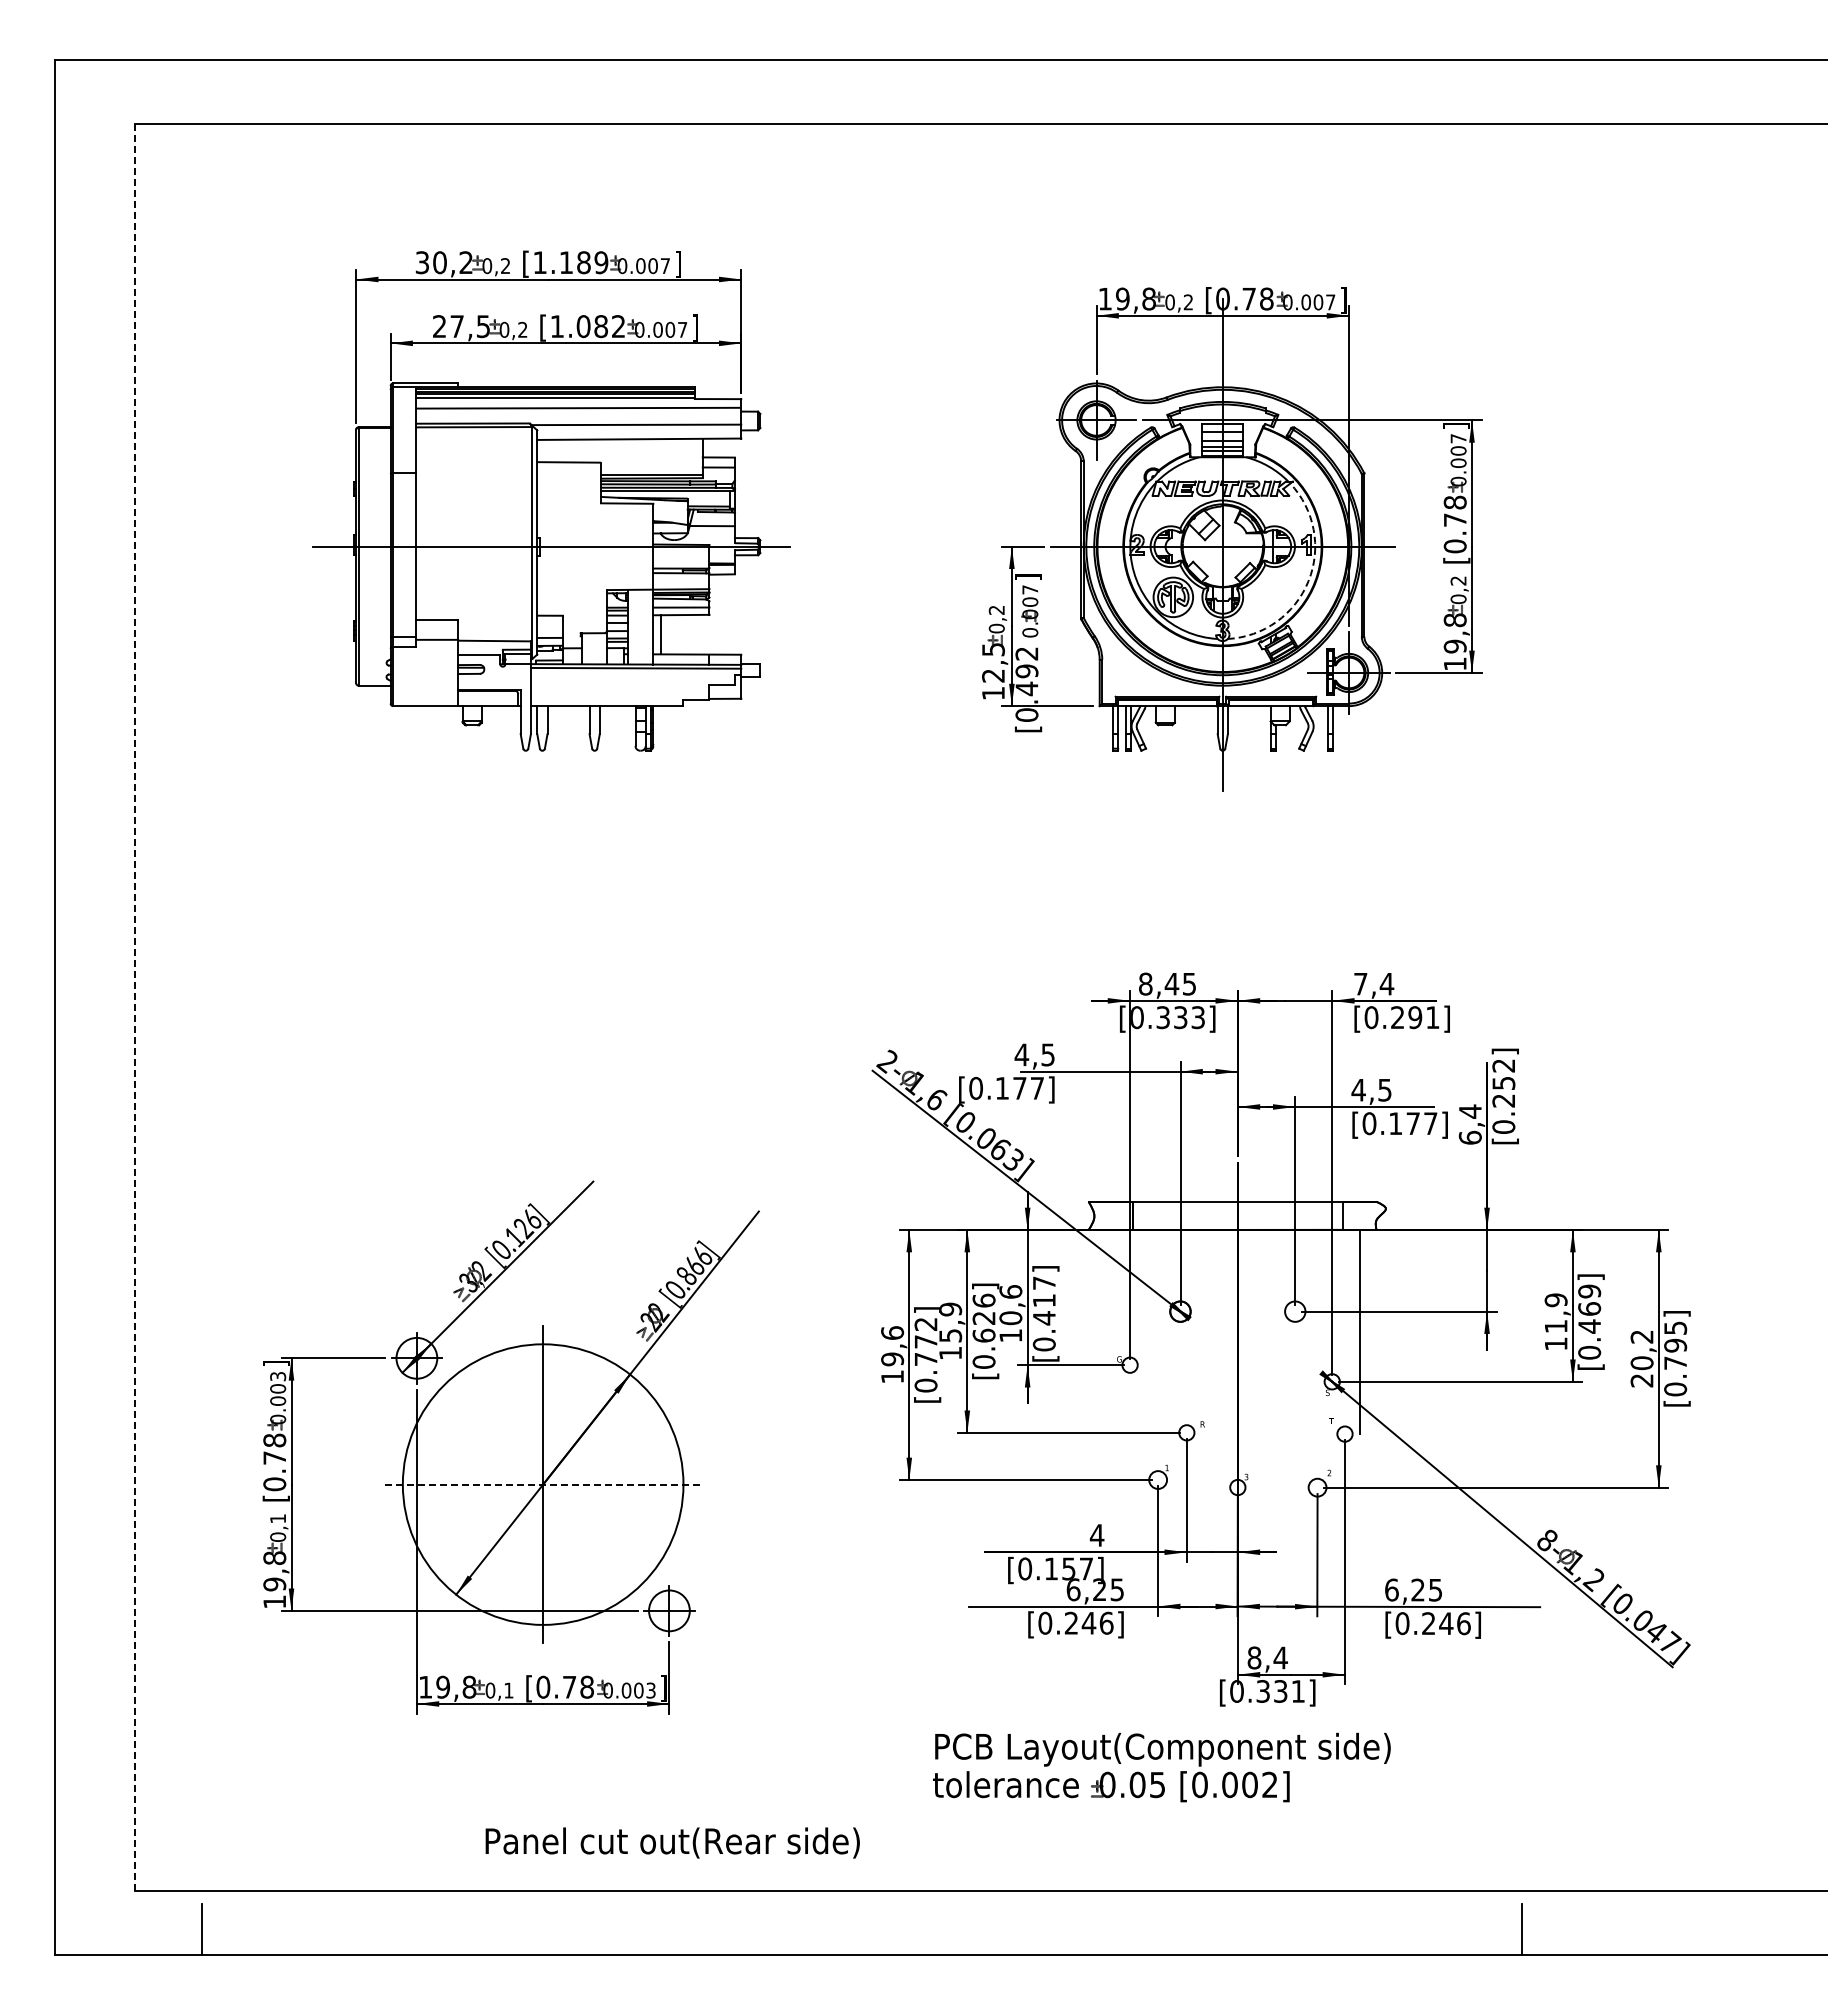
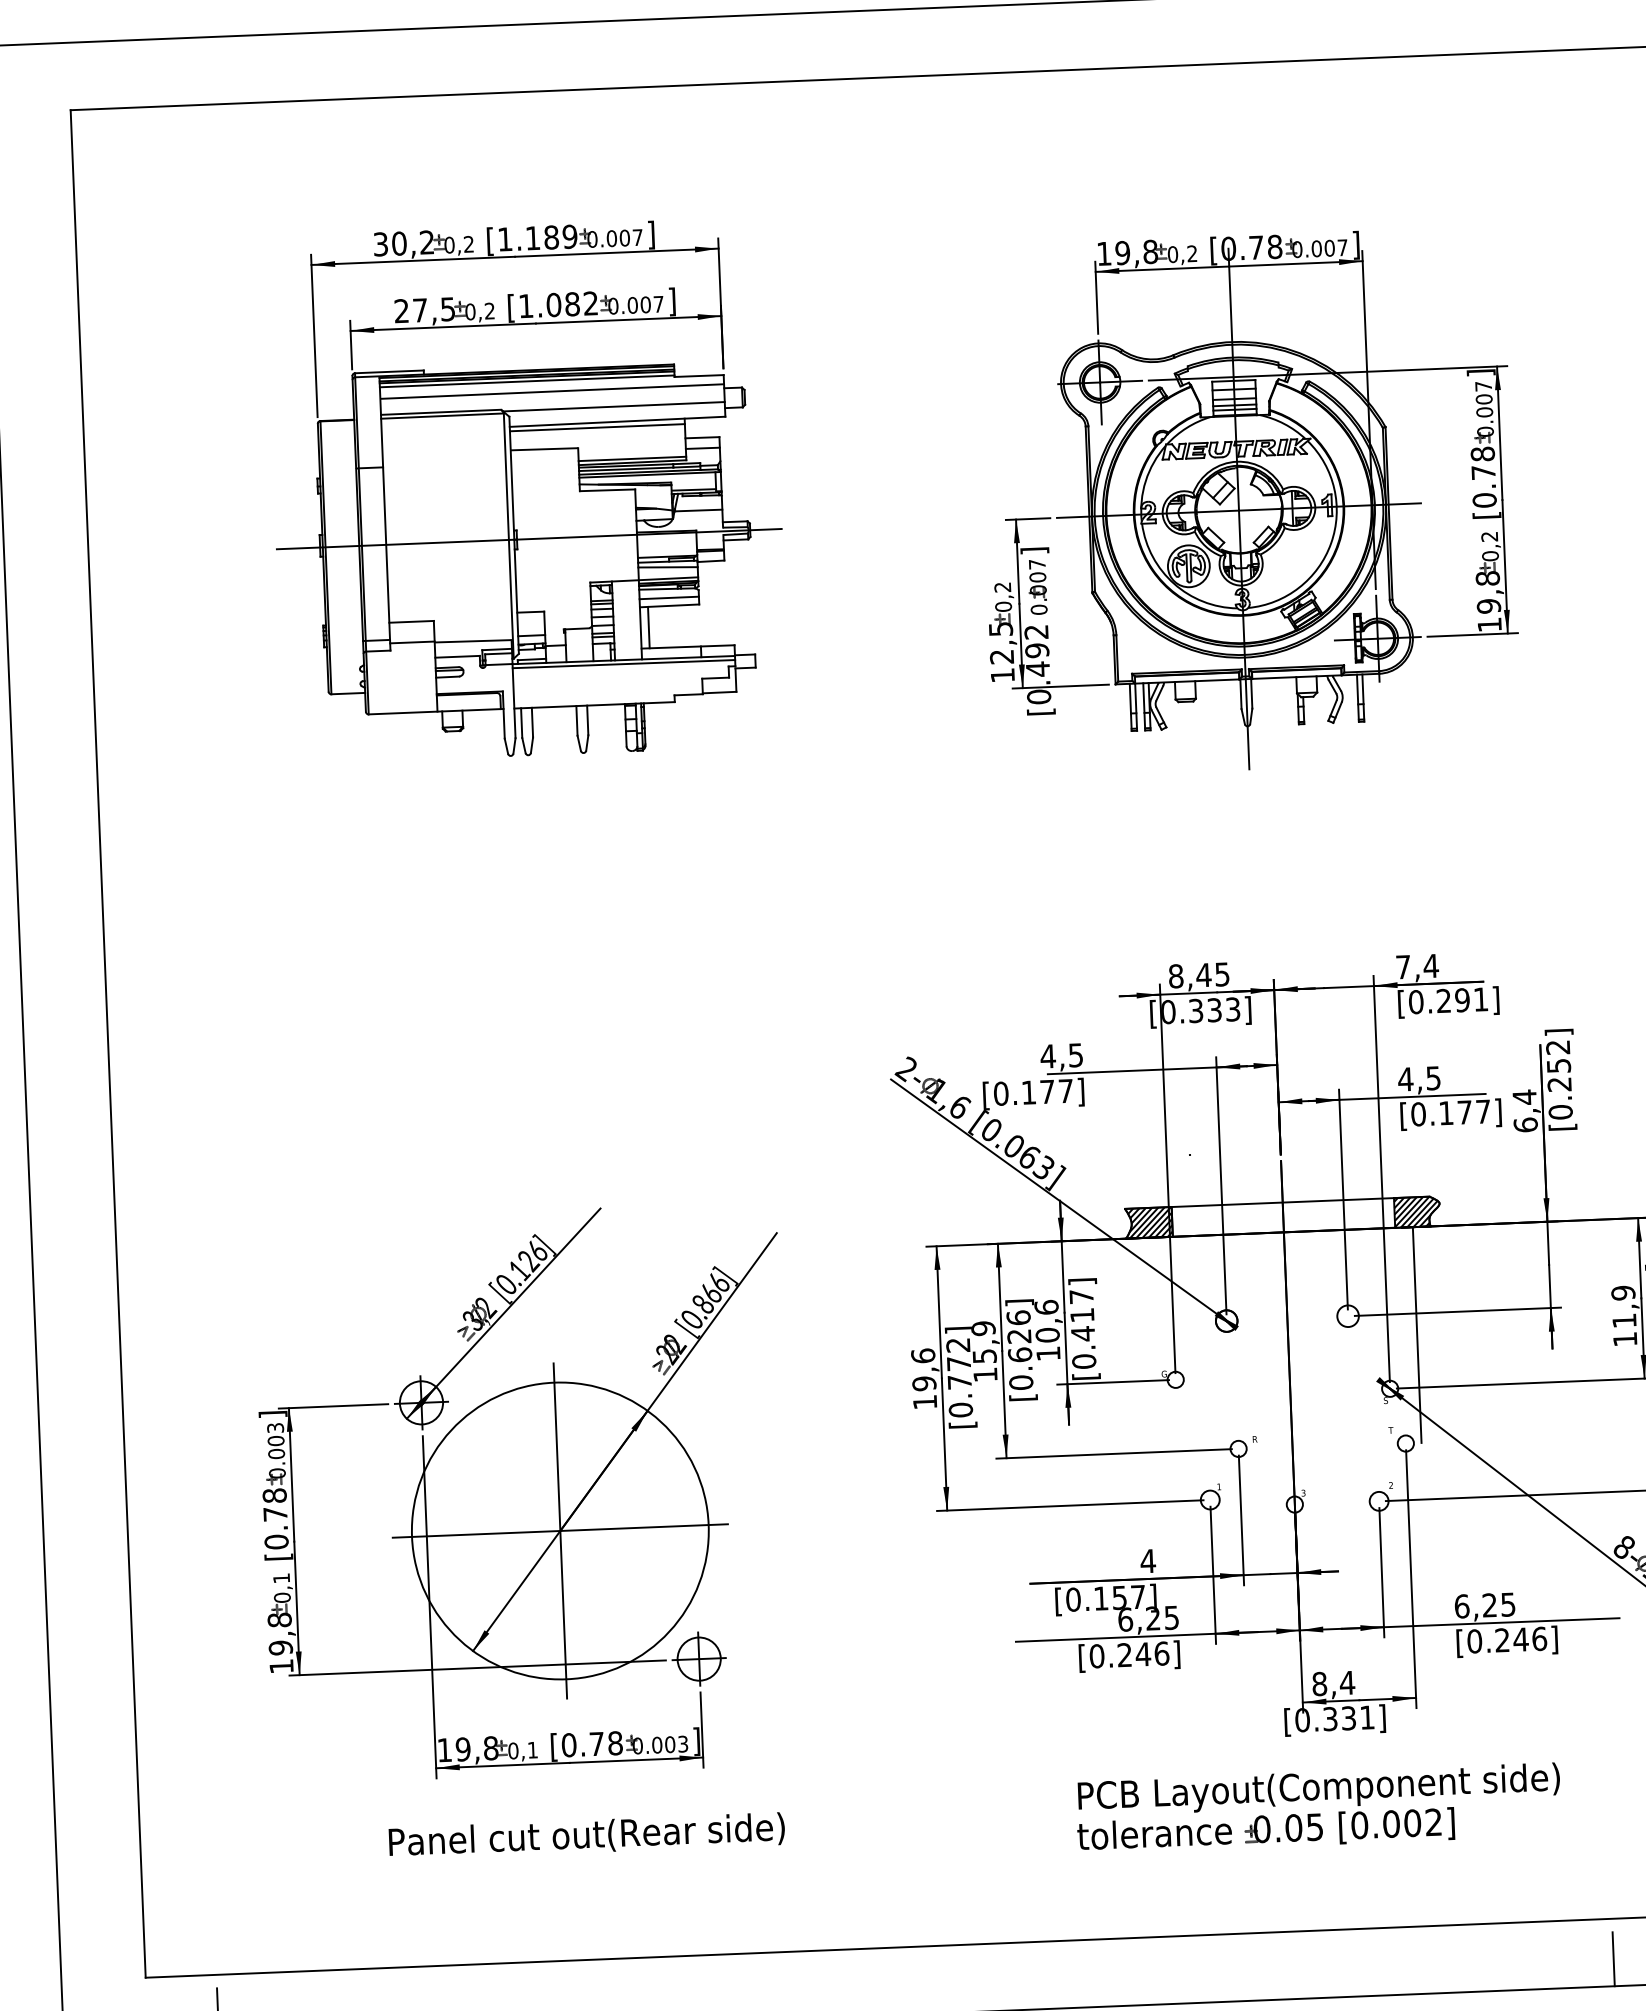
line: (619, 443) -> (596, 427), added
line: (681, 578) -> (668, 567), added
arc: (1308, 581) -> (1331, 543), dashed -> solid
line: (134, 1007) -> (108, 1043), dashed -> solid
hatch: (1110, 1215) -> (1148, 1222), added
hatch: (1363, 1215) -> (1416, 1211), added
line: (543, 1484) -> (560, 1530), dashed -> solid
text: (1161, 1767) -> (1318, 1808), moved
text: (672, 1842) -> (586, 1835), moved

